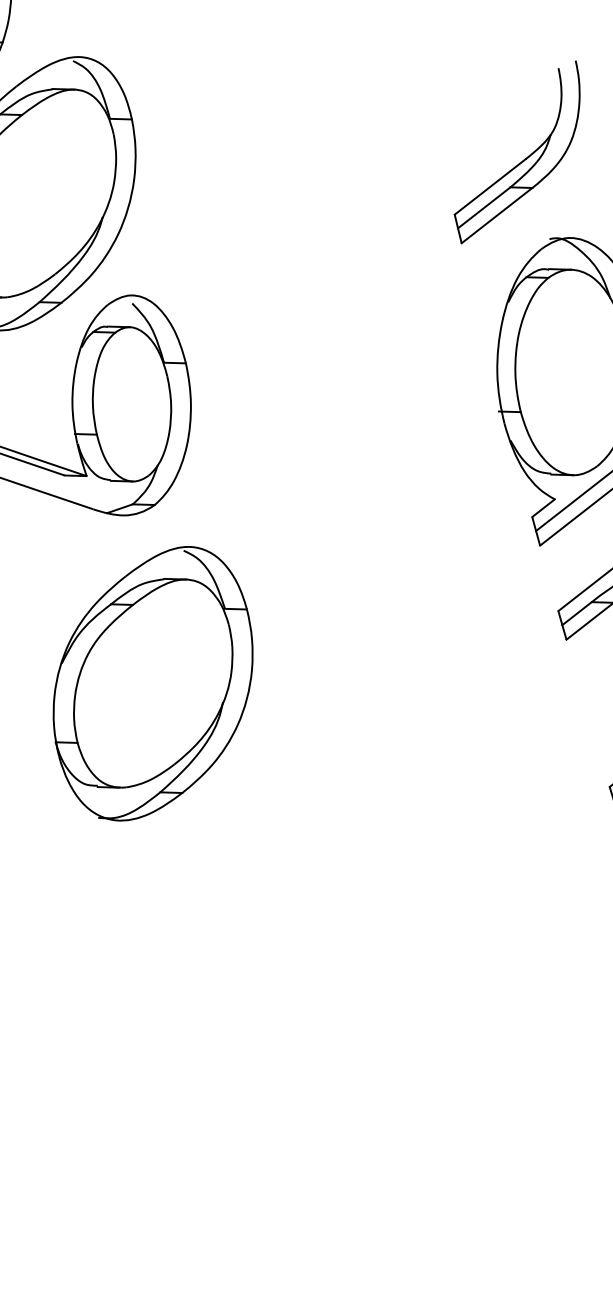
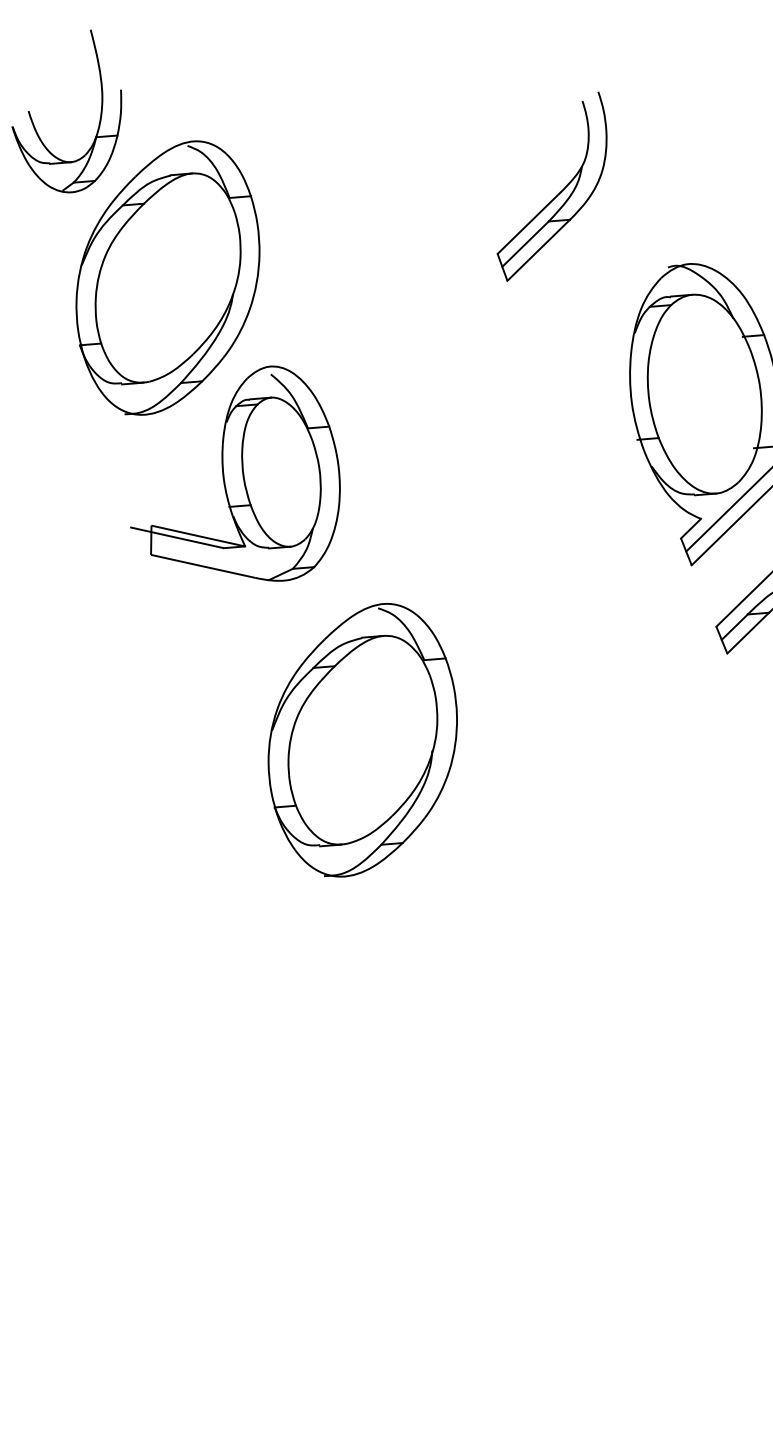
part: (523, 159) -> (558, 193), moved
part: (152, 683) -> (362, 740), moved

